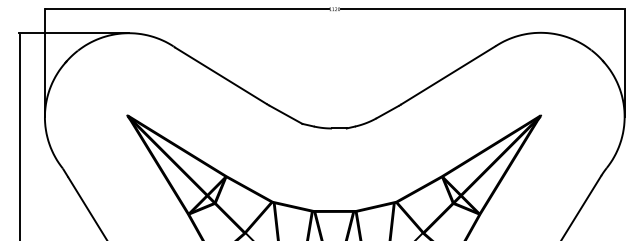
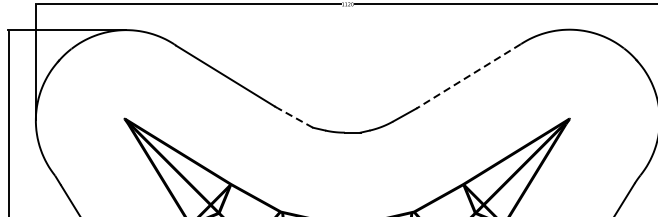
line: (448, 75) -> (470, 75), solid -> dashed
line: (286, 114) -> (295, 117), solid -> dashed

